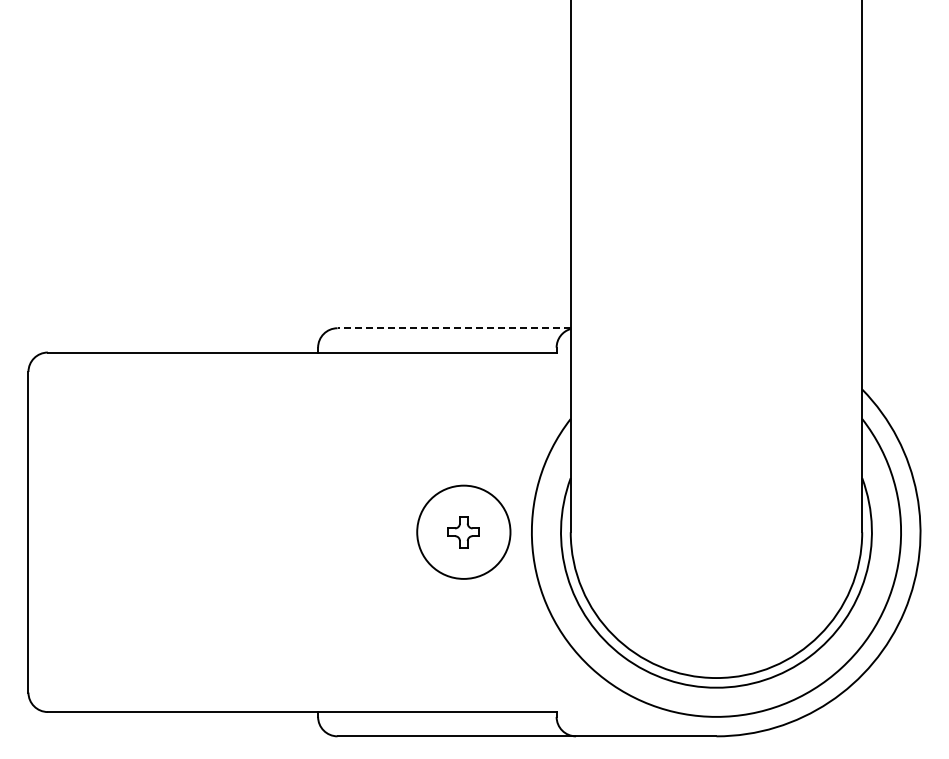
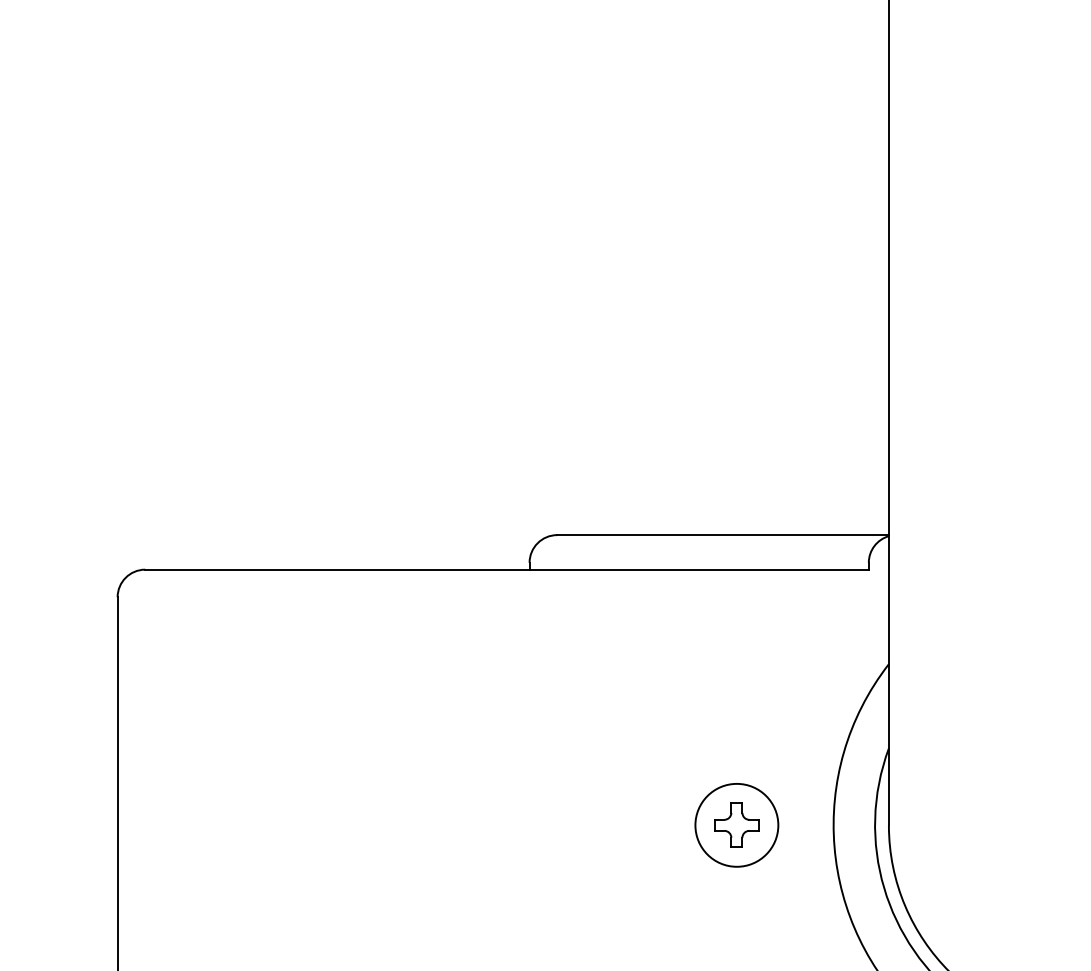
line: (454, 328) -> (723, 535), dashed -> solid
circle: (463, 532) -> (736, 825), size x0.62

